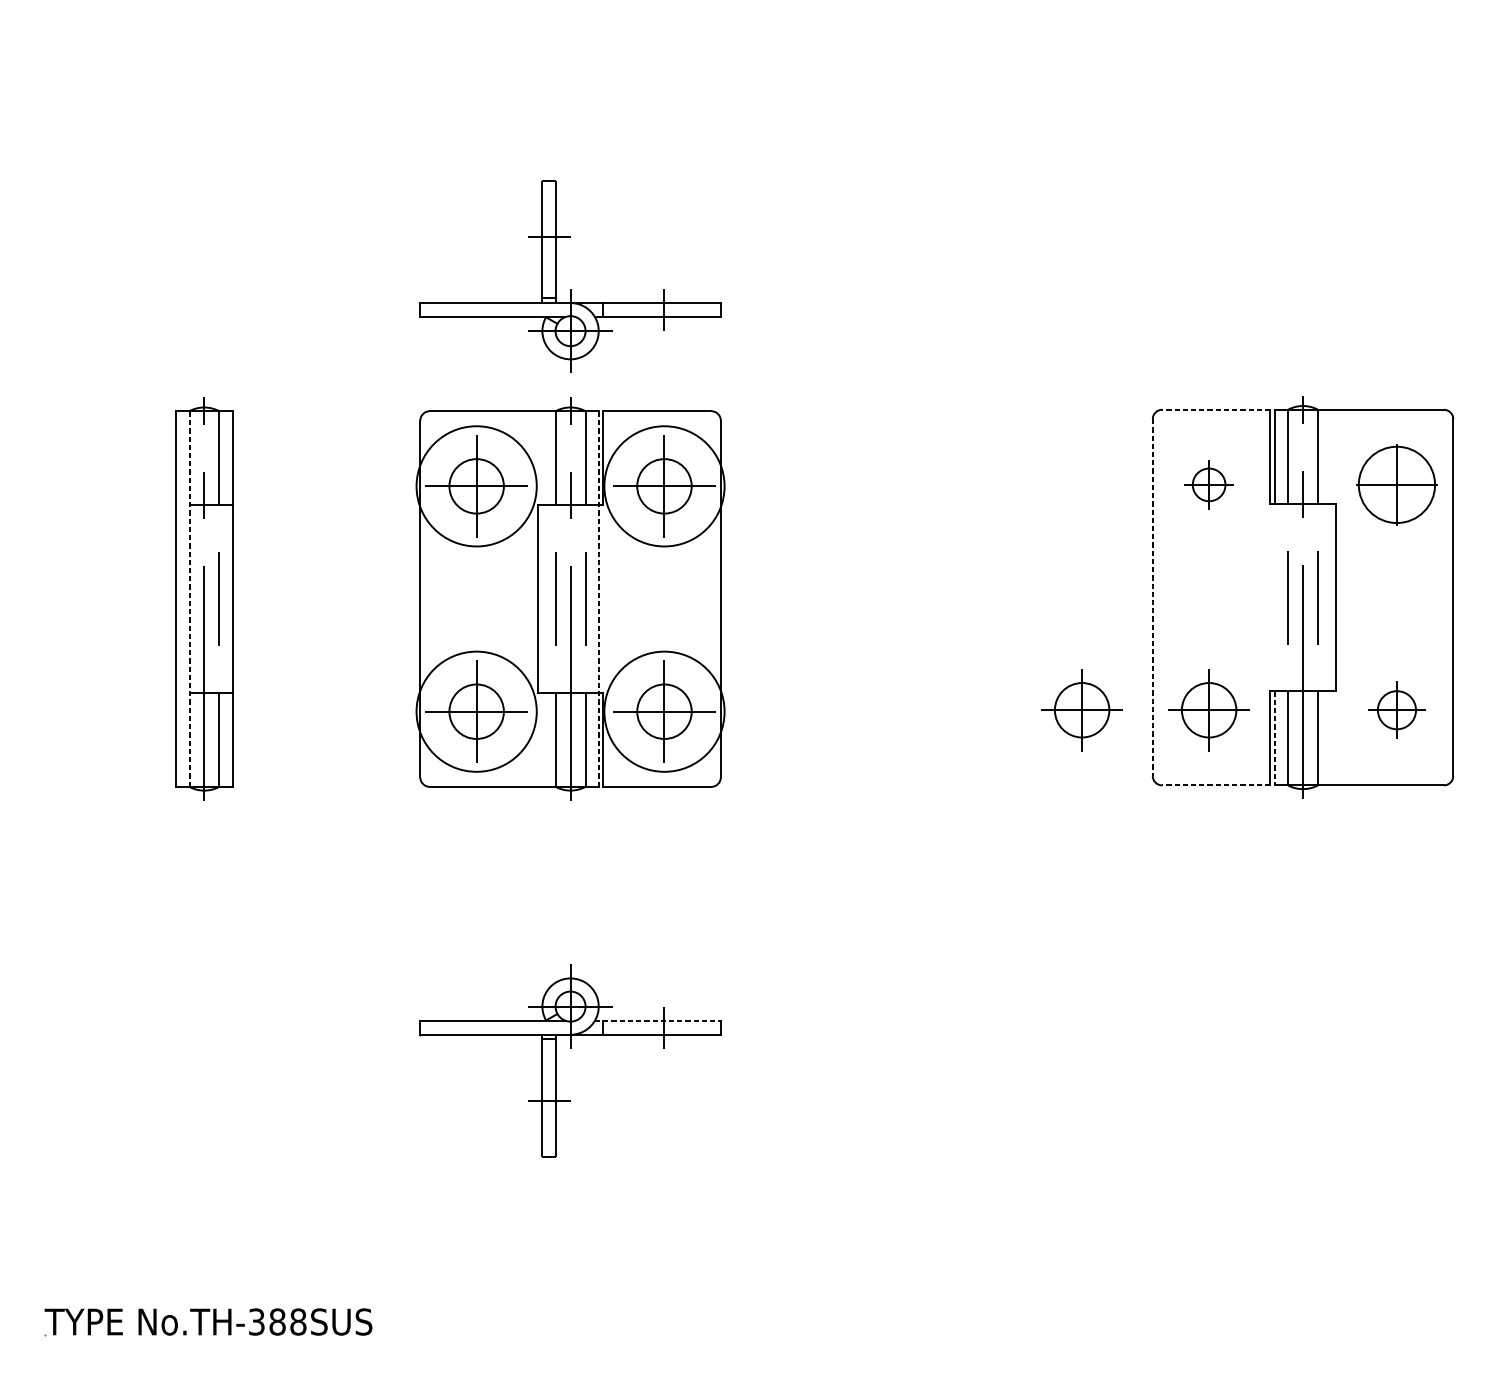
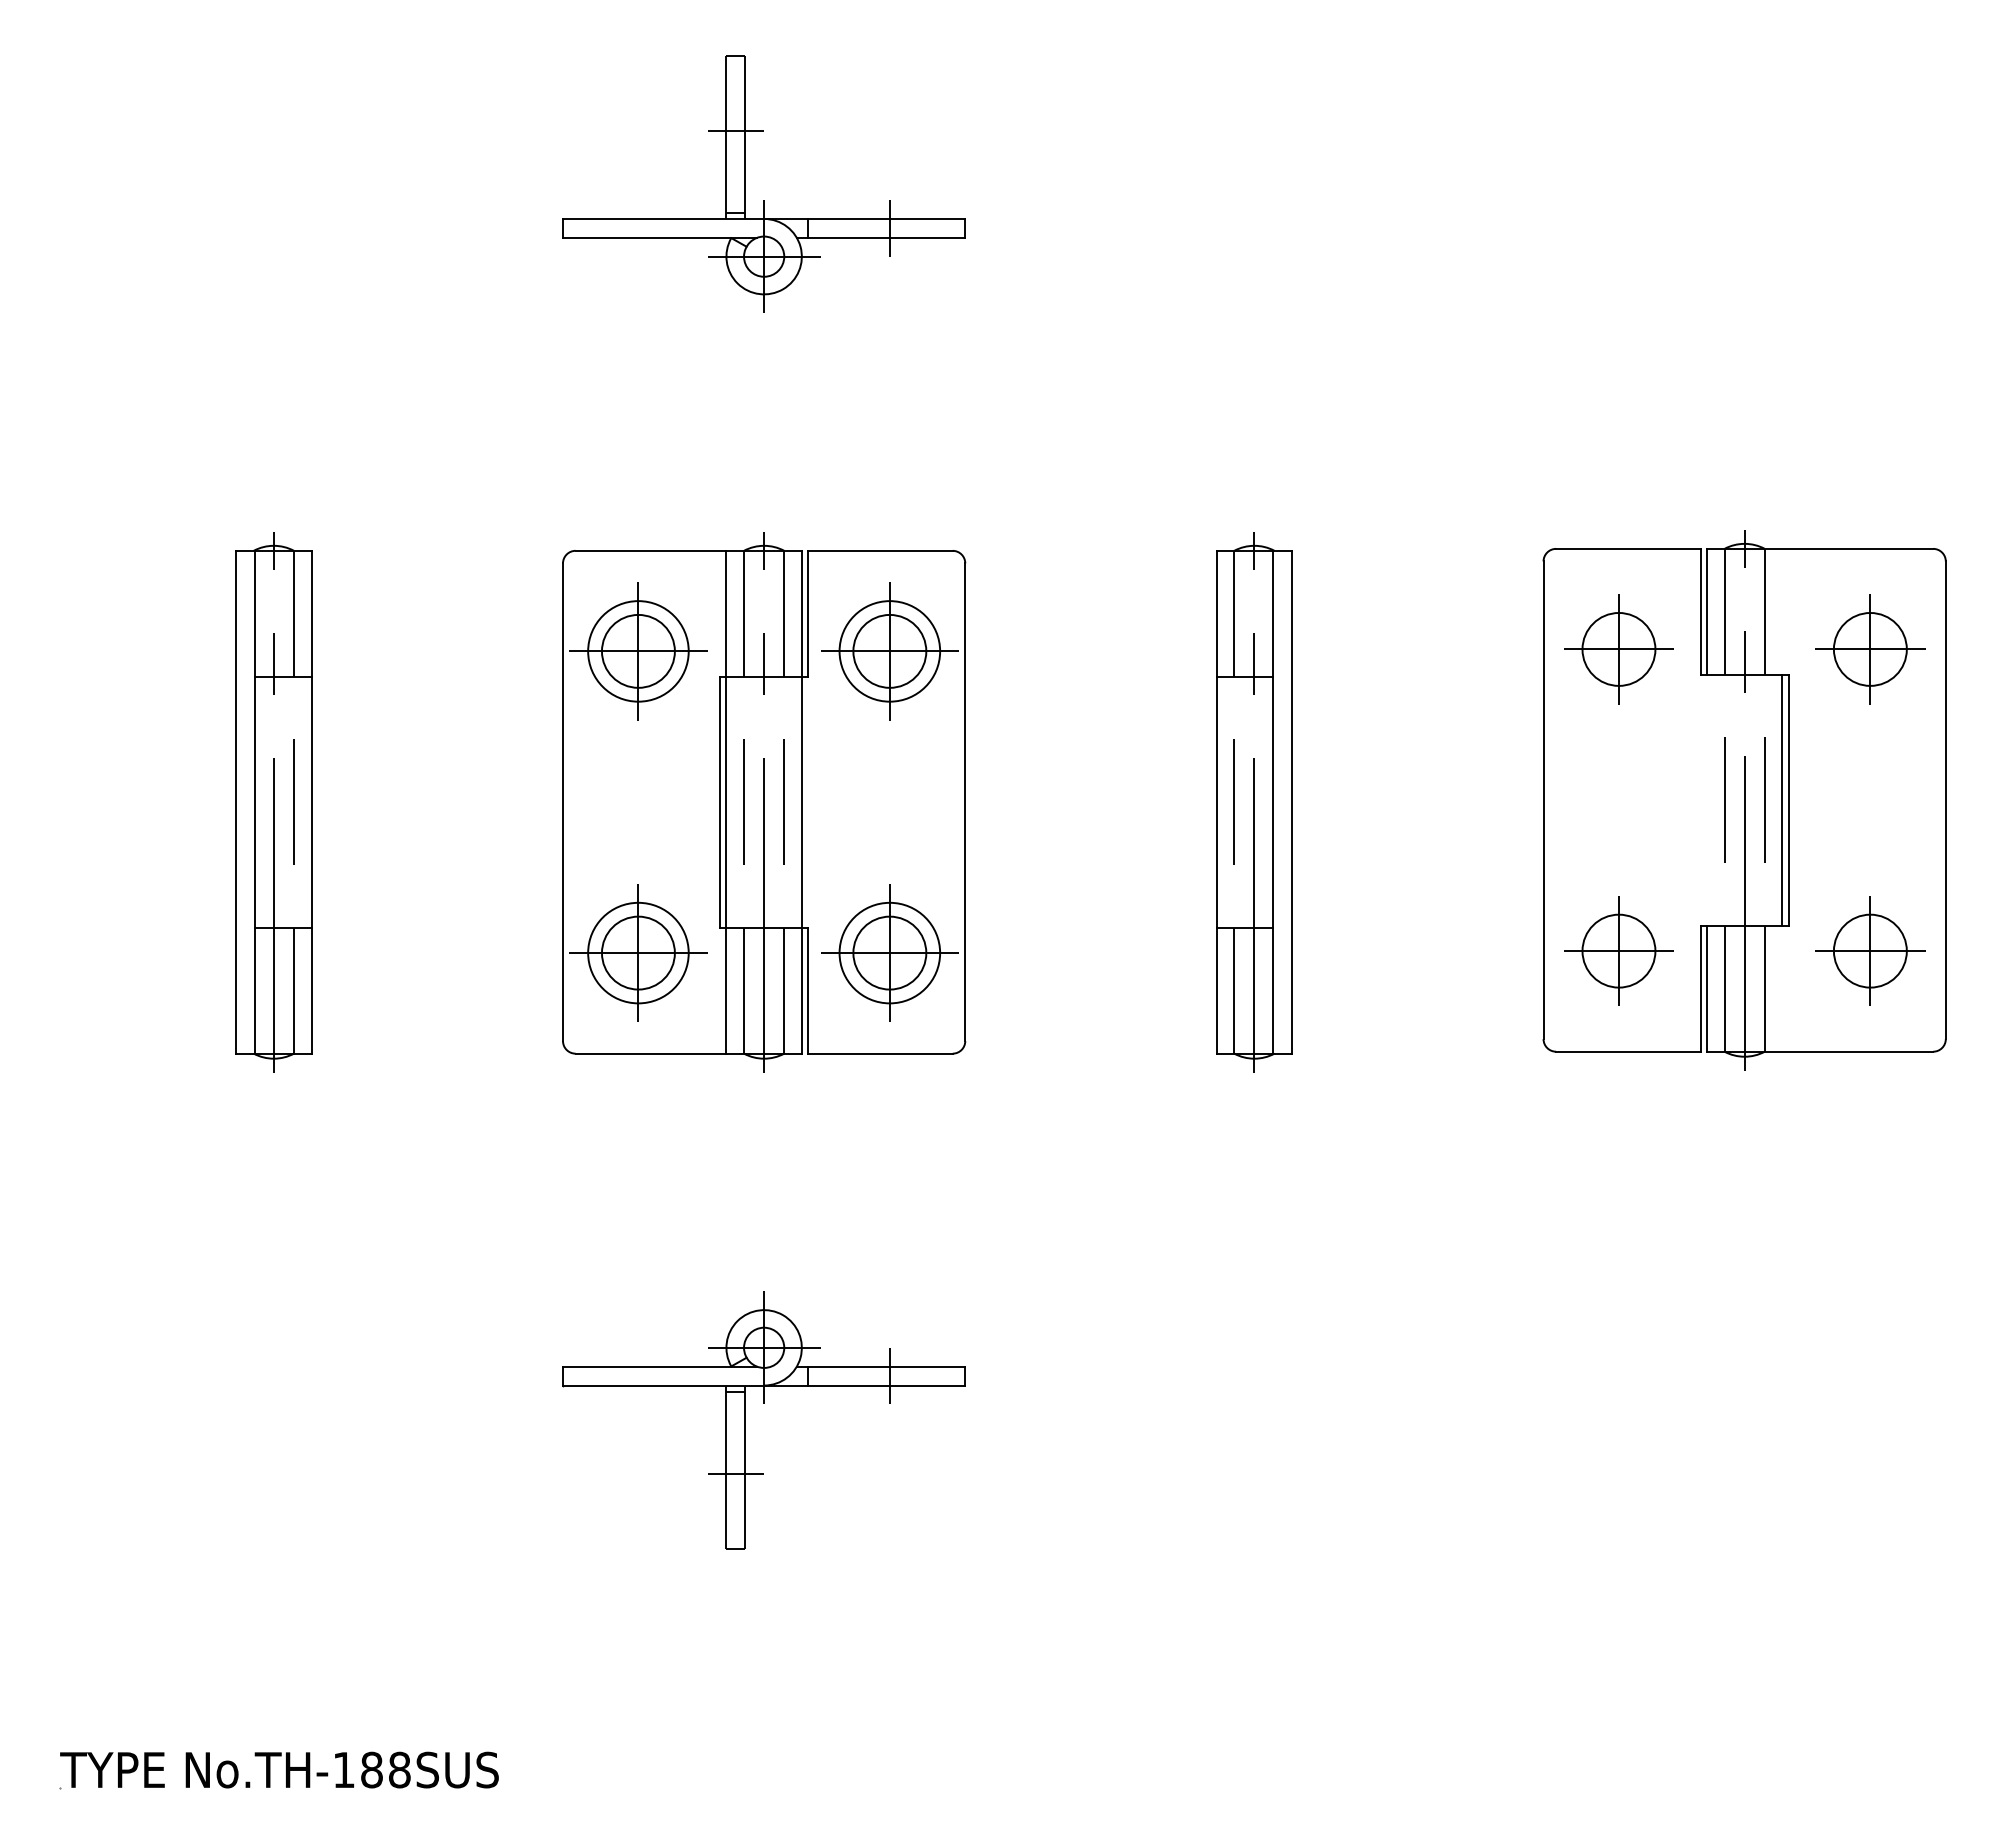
part: (570, 289) -> (763, 200), moved
line: (1215, 409) -> (1627, 548), dashed -> solid
part: (1208, 484) -> (1618, 649), size x1.67
circle: (1396, 484) -> (1869, 648), size x0.71
circle: (476, 486) -> (638, 651), size x0.62
circle: (664, 486) -> (889, 651), size x0.62
line: (1152, 597) -> (1543, 800), dashed -> solid
line: (1331, 597) -> (1782, 800), added
line: (190, 598) -> (255, 801), dashed -> solid
line: (542, 598) -> (726, 801), added
line: (598, 598) -> (801, 801), dashed -> solid
part: (936, 599) -> (1254, 802), added
part: (1081, 709) -> (1448, 950), removed
part: (1397, 709) -> (1870, 950), size x1.43
circle: (476, 711) -> (638, 952), size x0.62
circle: (664, 711) -> (889, 952), size x0.62
line: (1274, 738) -> (1706, 988), dashed -> solid
line: (1215, 785) -> (1627, 1051), dashed -> solid
line: (658, 1020) -> (881, 1366), dashed -> solid
text: (256, 1321) -> (343, 1769), No.TH-388SUS -> No.TH-188SUS

